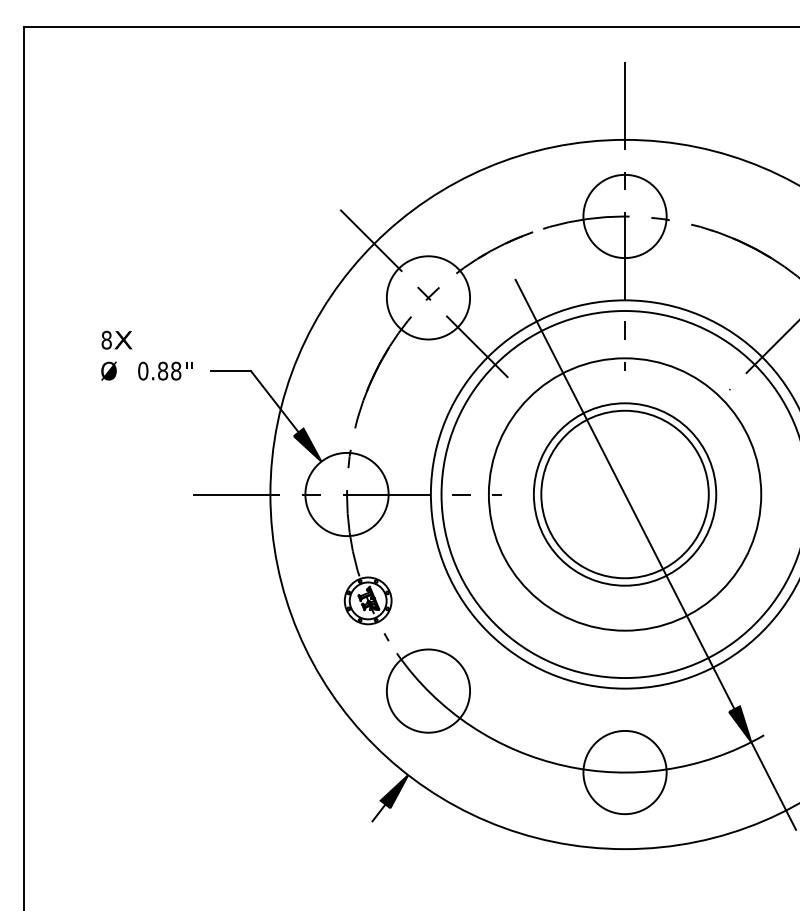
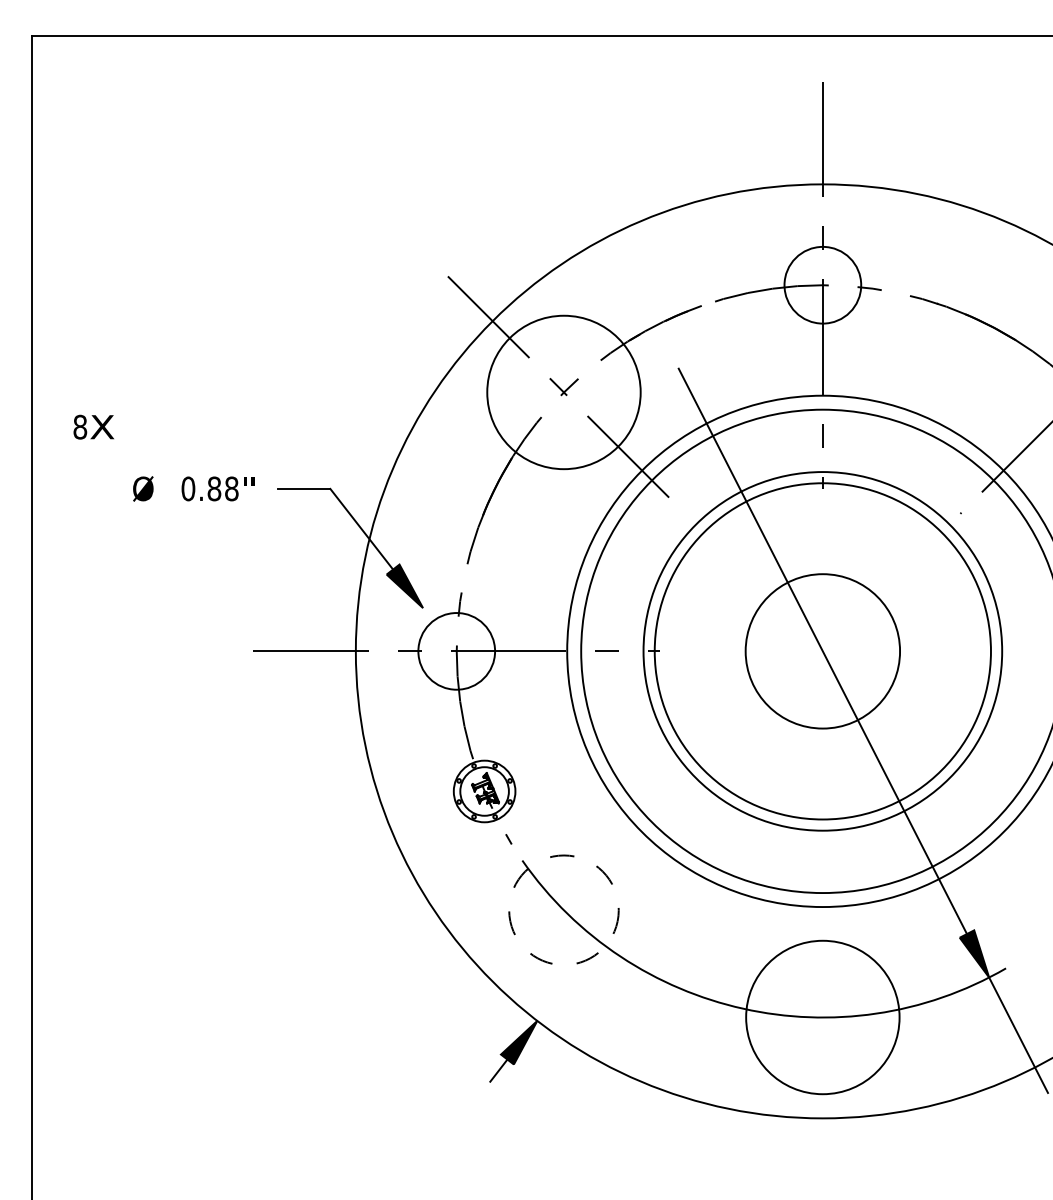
circle: (624, 216) -> (822, 285), size x0.7
circle: (428, 297) -> (563, 392), size x1.4
text: (116, 339) -> (93, 426), moved
circle: (346, 494) -> (456, 651), size x0.7
circle: (624, 494) -> (822, 651), size x0.7
circle: (624, 494) -> (822, 651), size x1.4
circle: (428, 691) -> (563, 910), solid -> dashed
circle: (624, 772) -> (822, 1017), size x1.4

